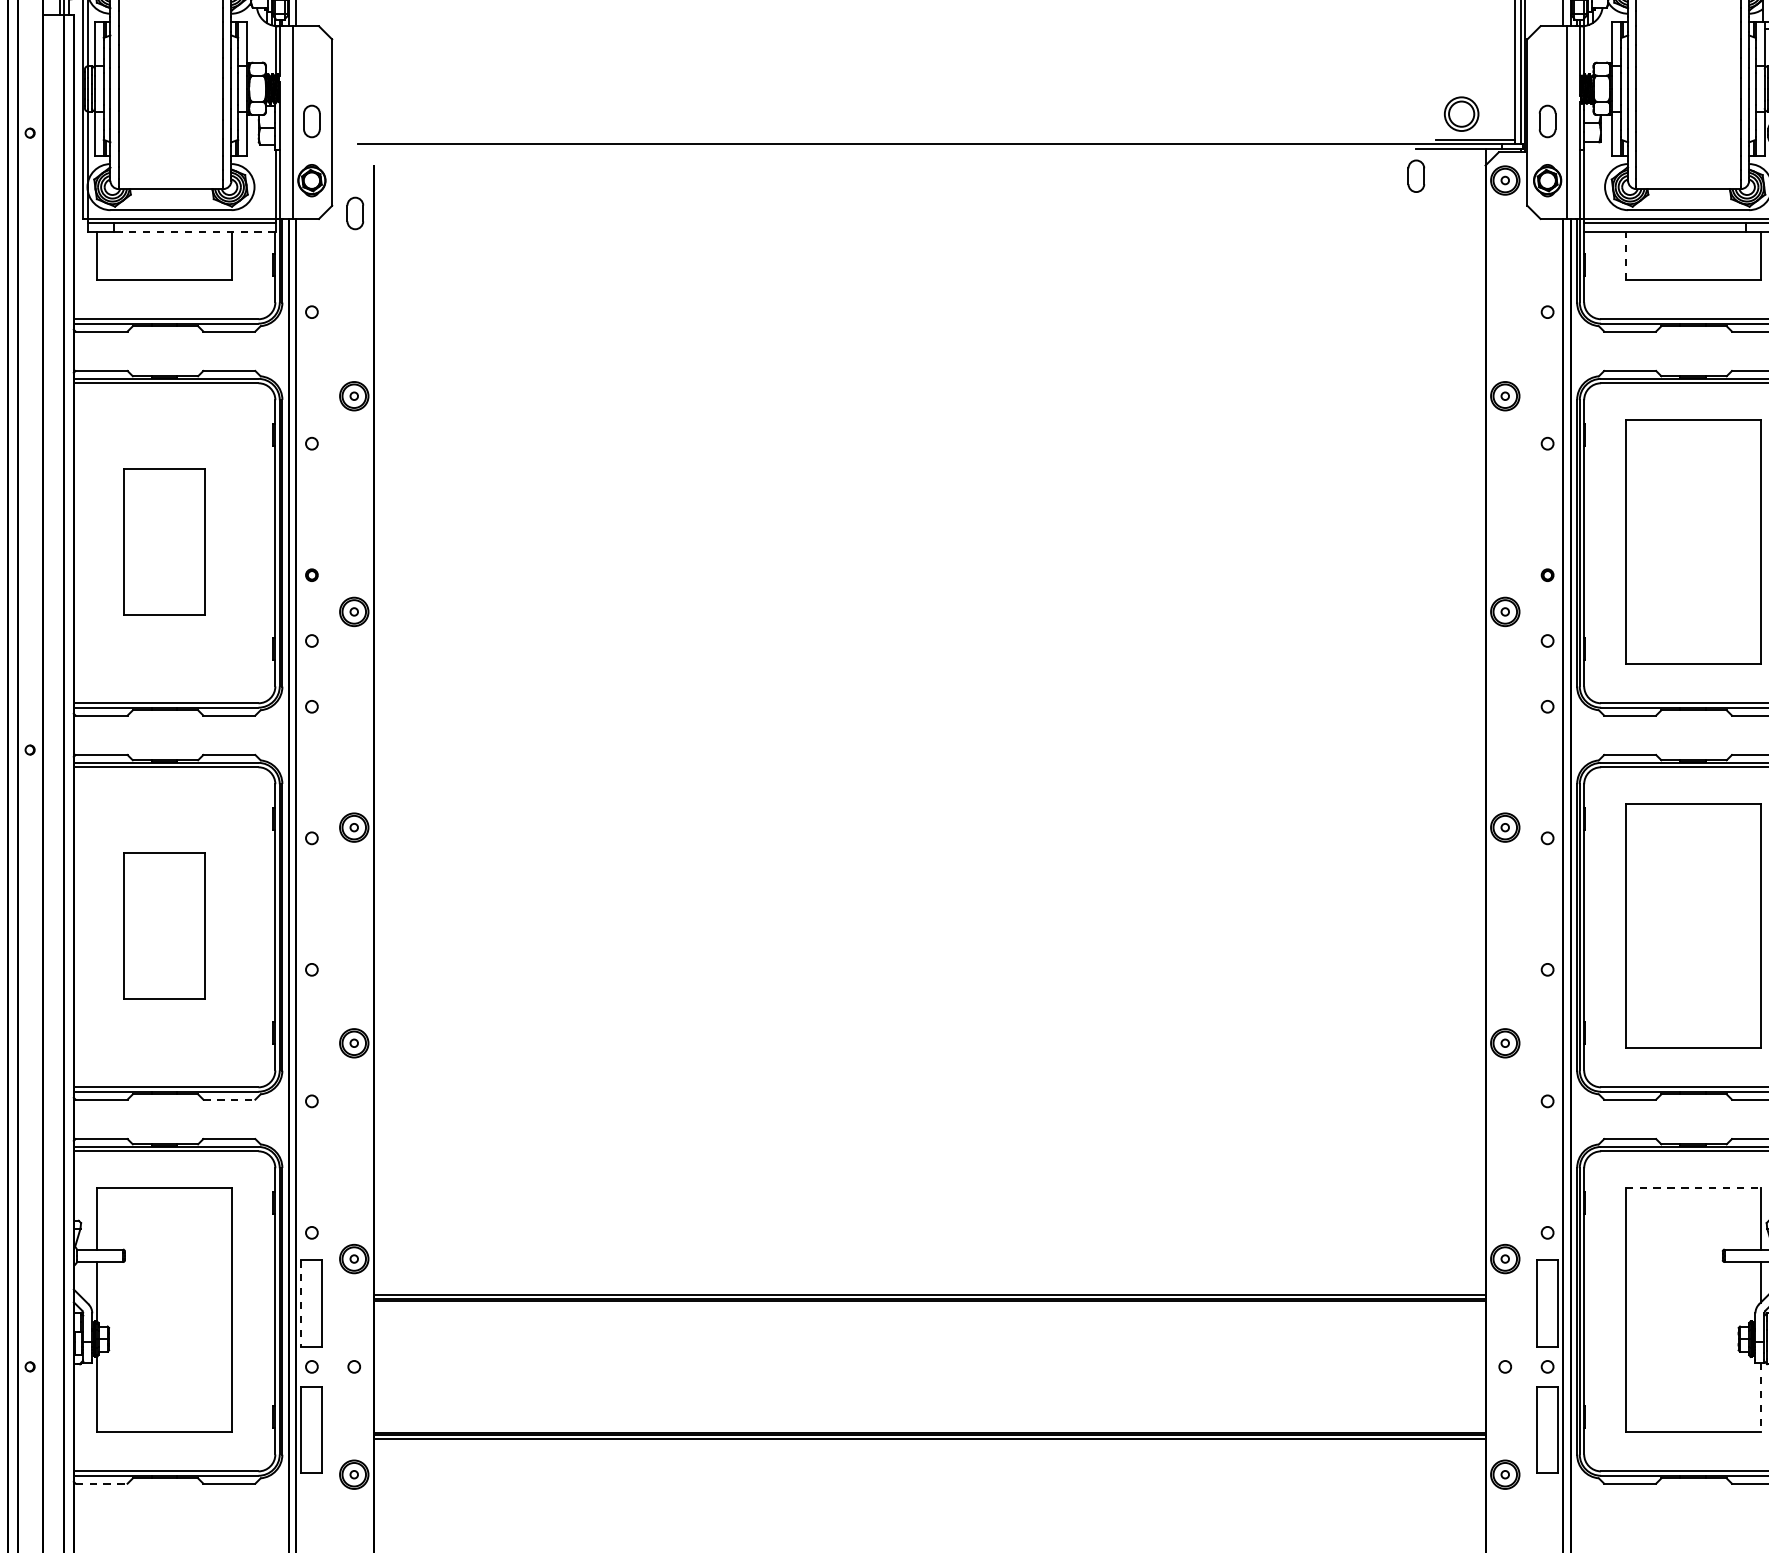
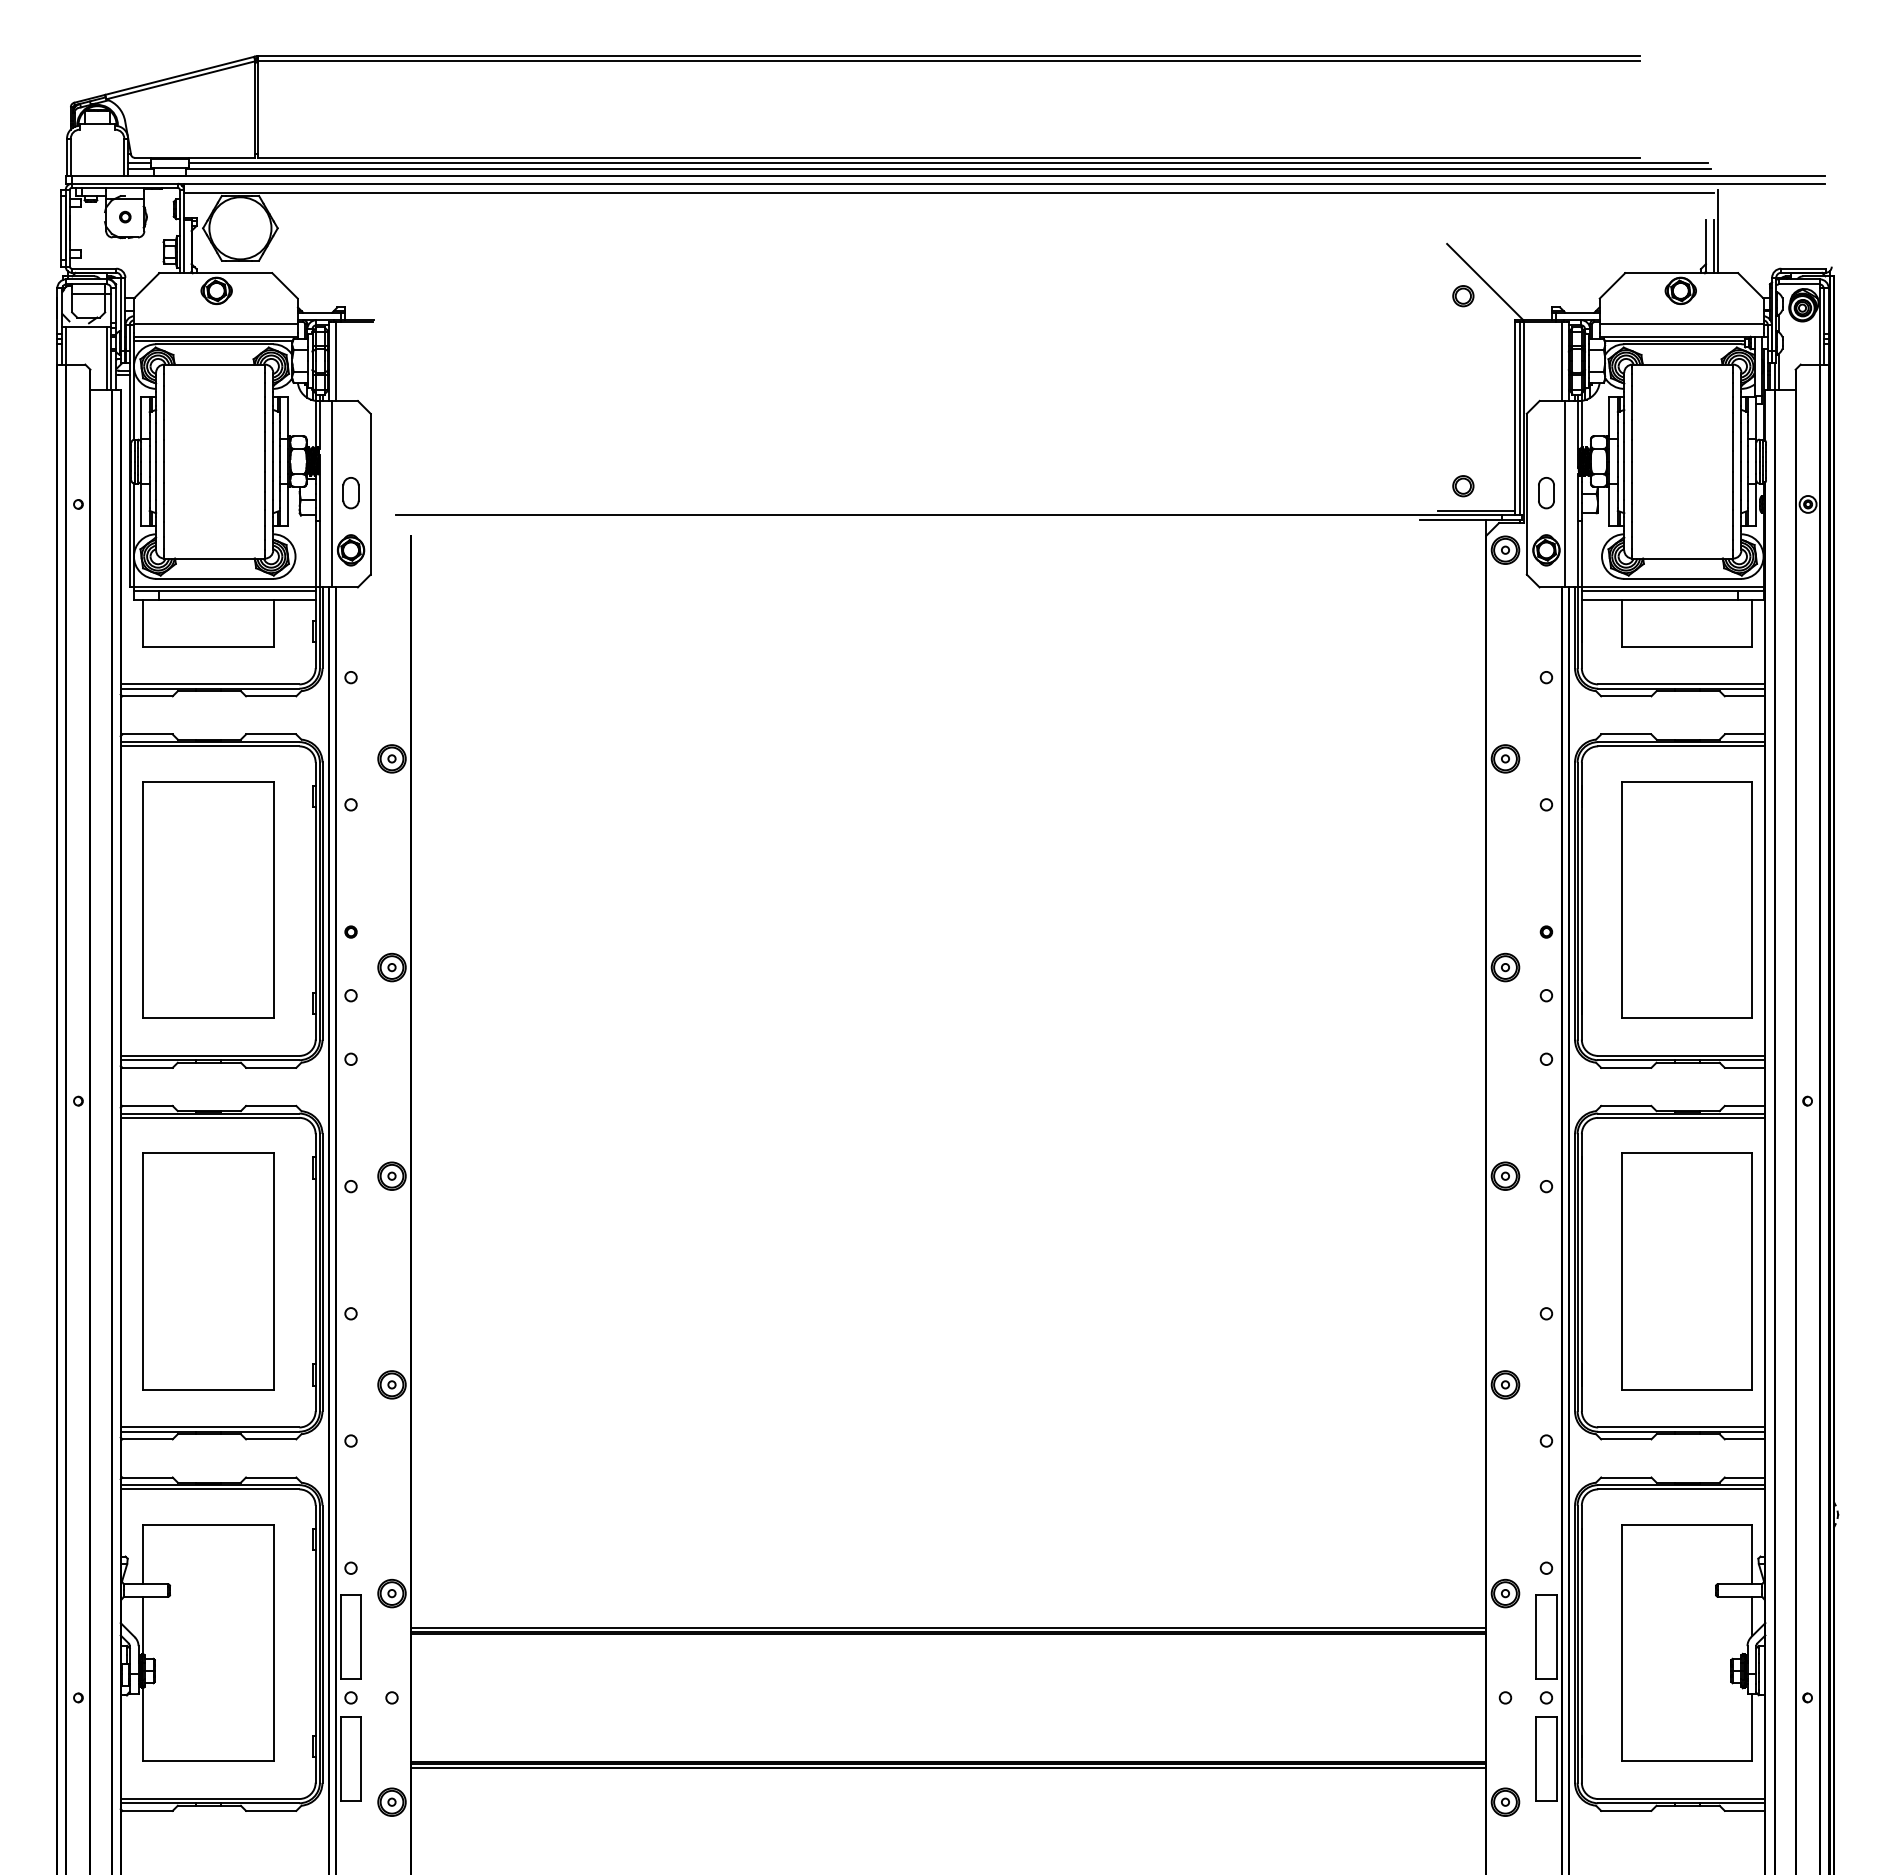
part: (1461, 114) -> (1463, 486), size x0.62
part: (1416, 176) -> (1419, 546), removed
part: (354, 213) -> (392, 582), removed
line: (194, 232) -> (237, 600), dashed -> solid
line: (1625, 255) -> (1621, 622), dashed -> solid
part: (164, 541) -> (208, 899), size x1.67
part: (164, 926) -> (208, 1271), size x1.67
line: (229, 1099) -> (271, 1439), dashed -> solid
line: (1693, 1187) -> (1687, 1524), dashed -> solid
line: (301, 1304) -> (340, 1637), dashed -> solid
line: (1760, 1398) -> (1752, 1728), dashed -> solid
line: (102, 1483) -> (148, 1810), dashed -> solid

